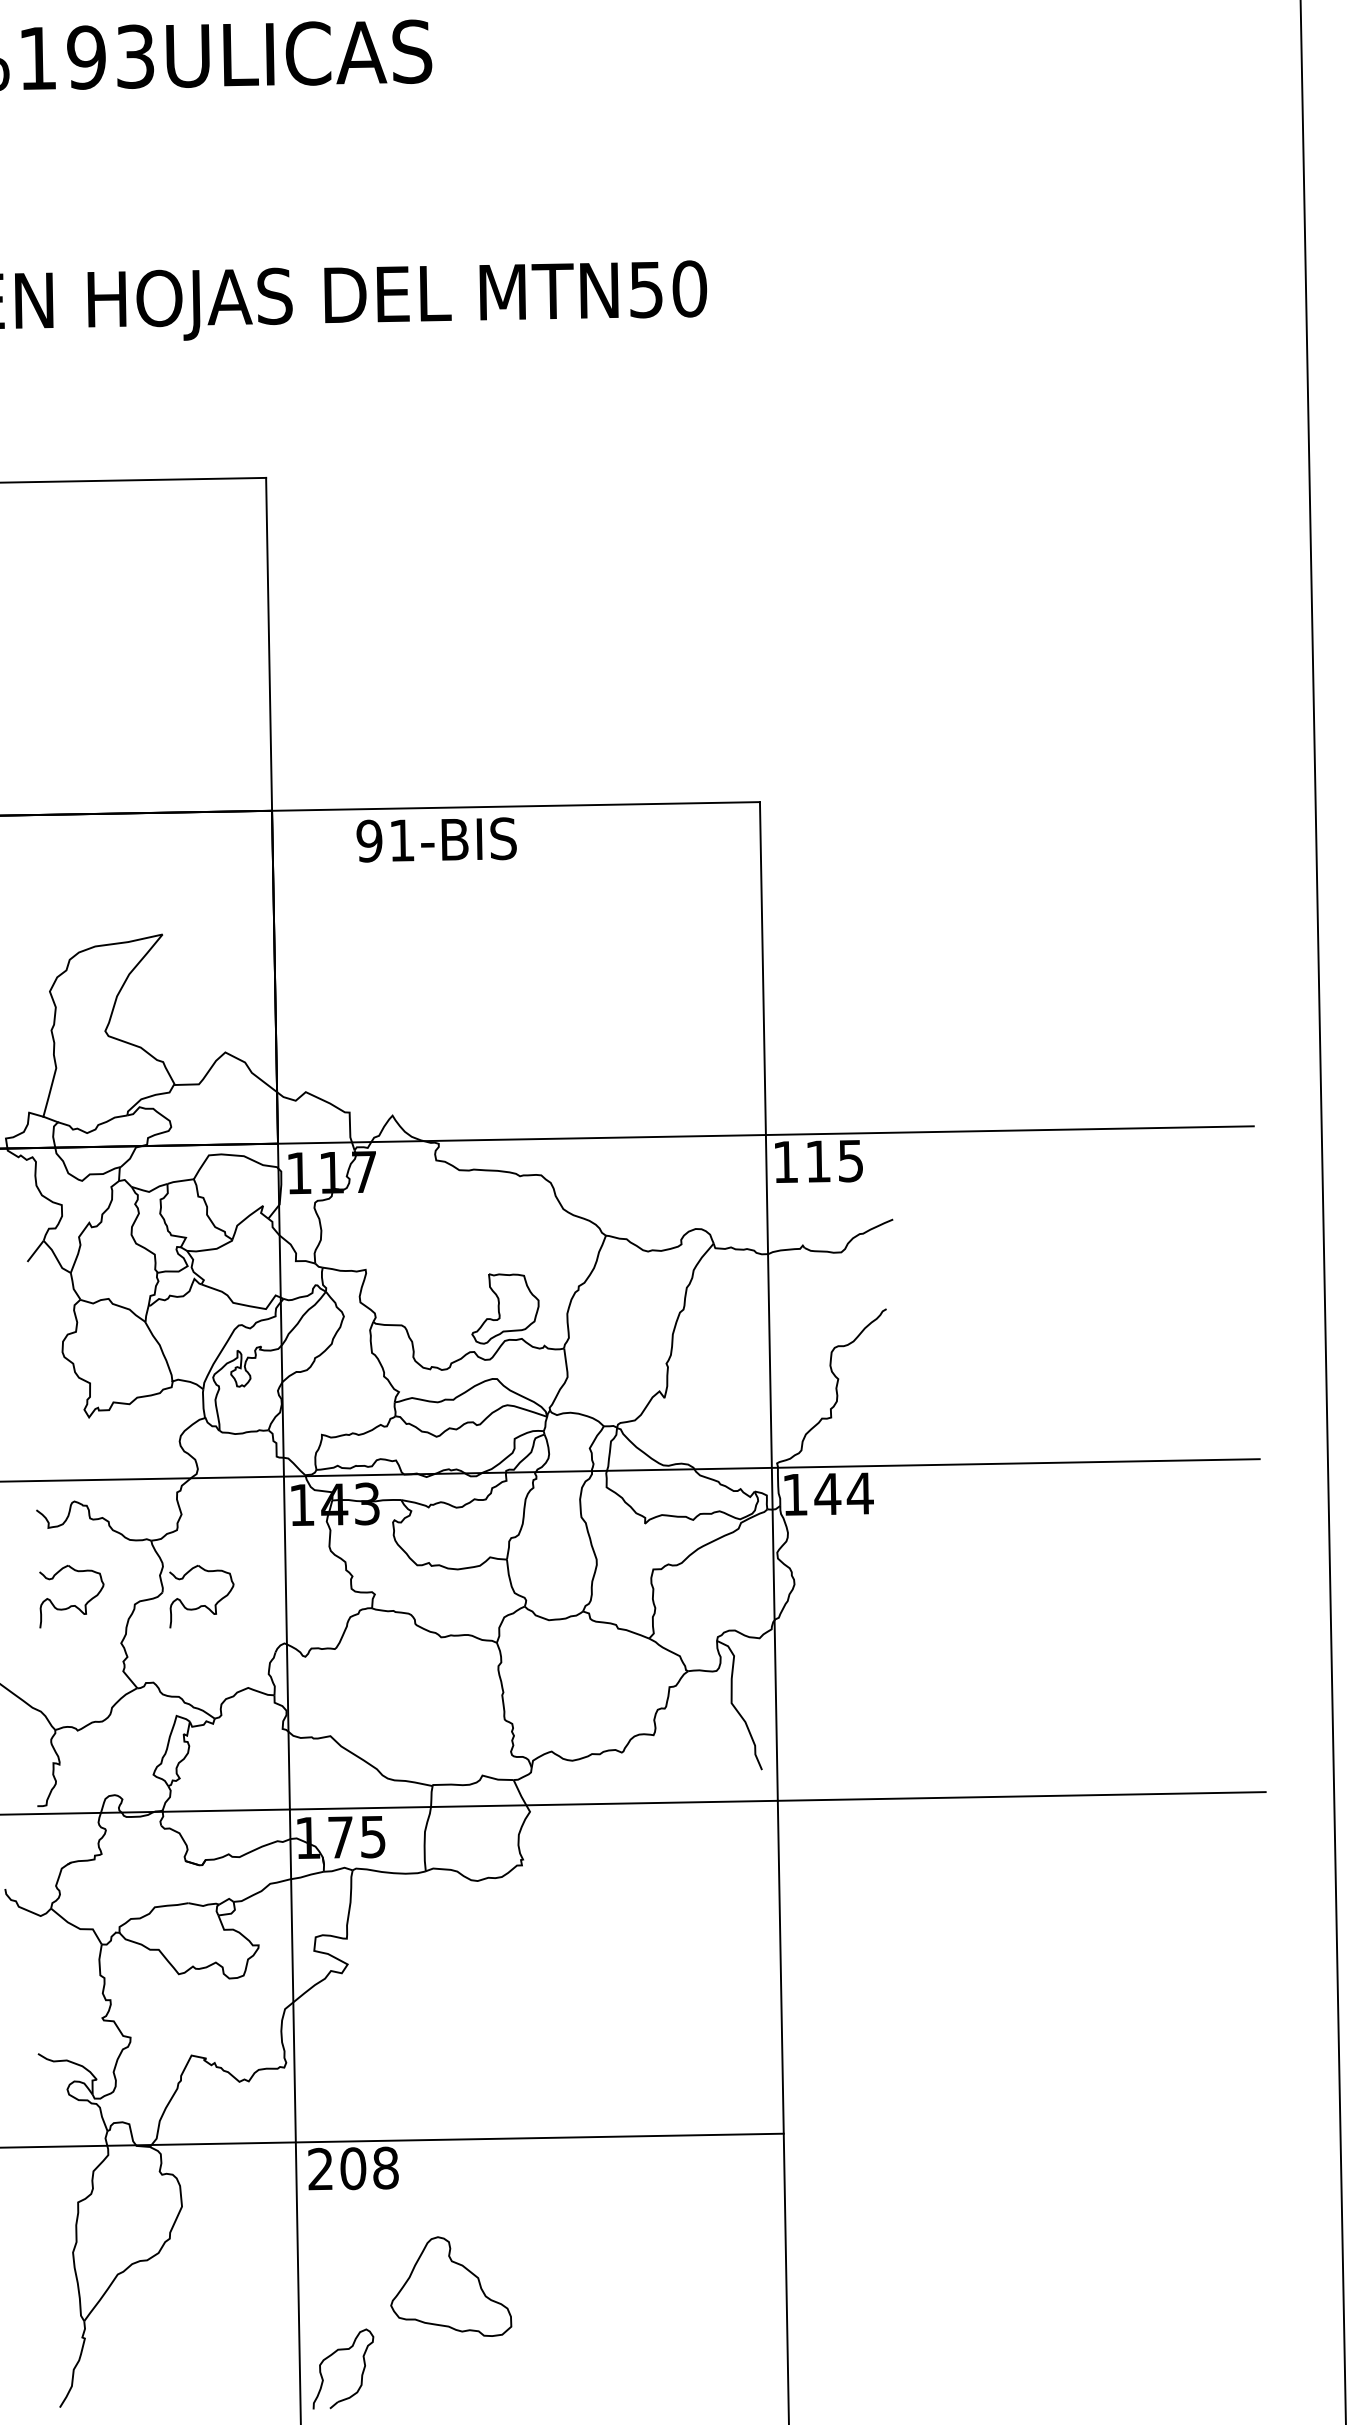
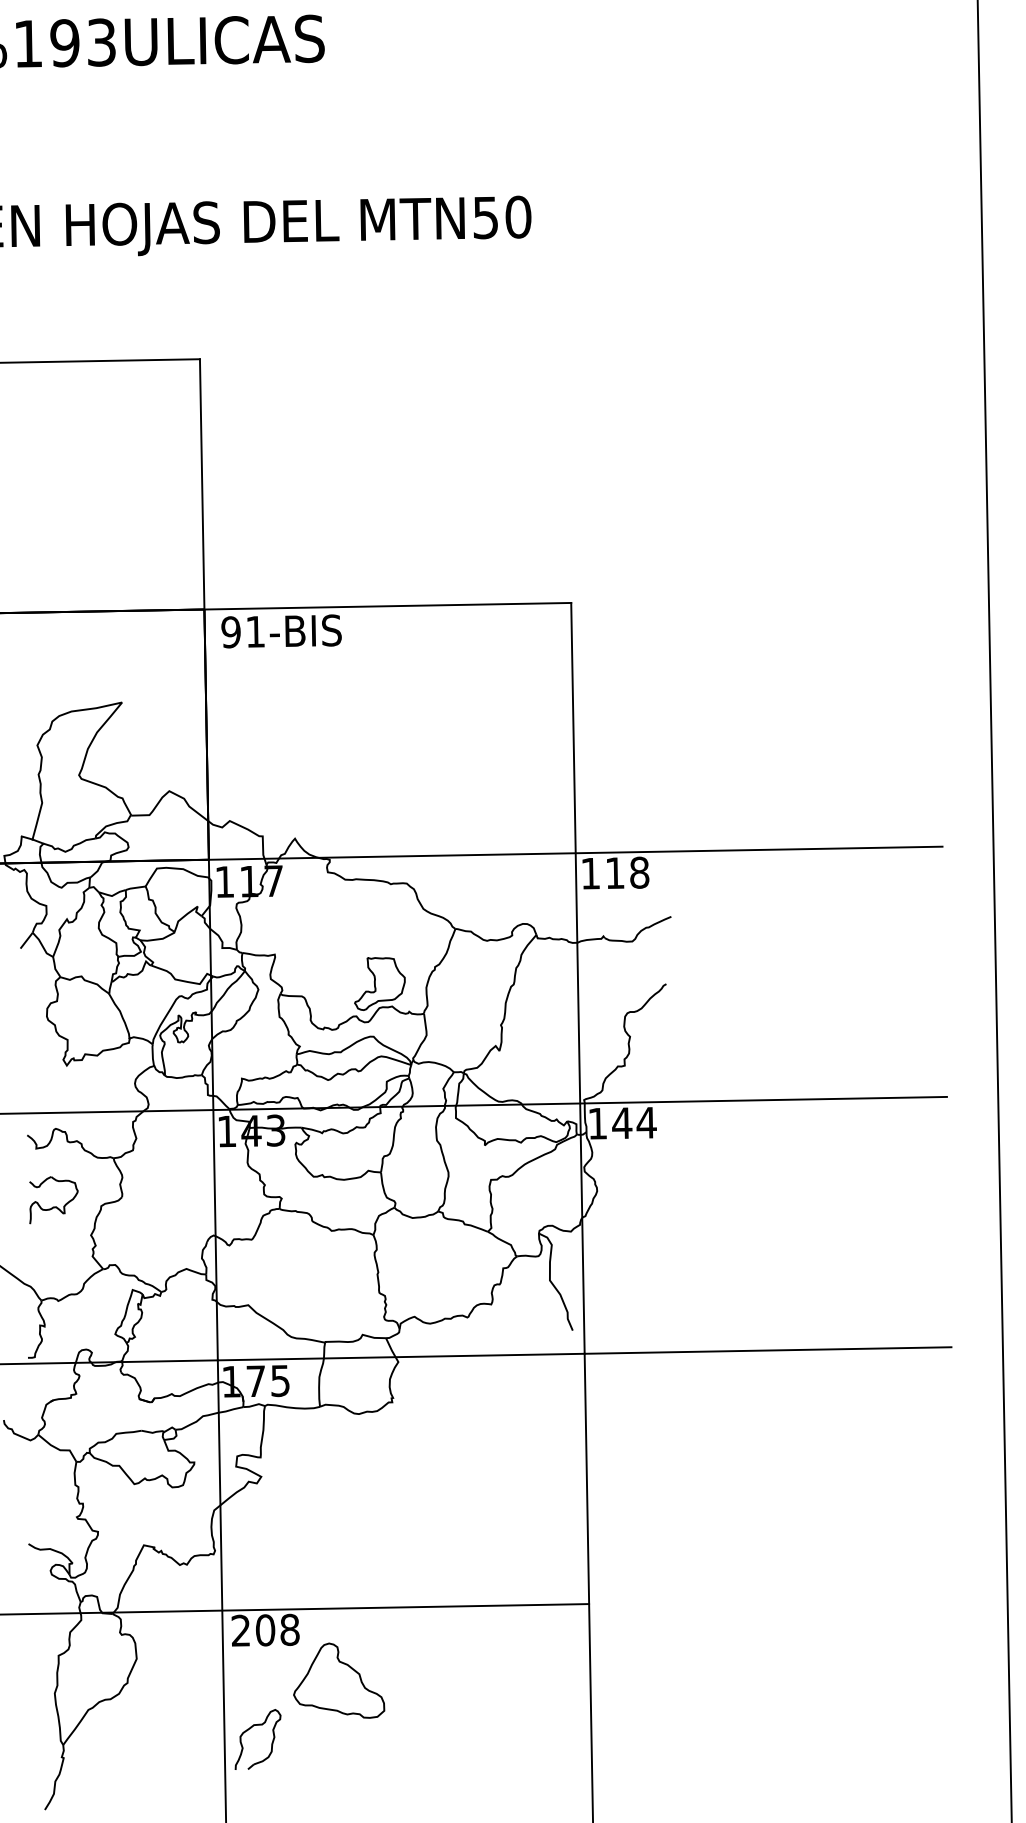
text: (436, 839) -> (281, 631), moved
text: (850, 1160) -> (639, 872), 115 -> 118
part: (201, 1605) -> (151, 1206), removed
part: (451, 2286) -> (339, 1680), moved
part: (332, 2355) -> (249, 1729), moved

